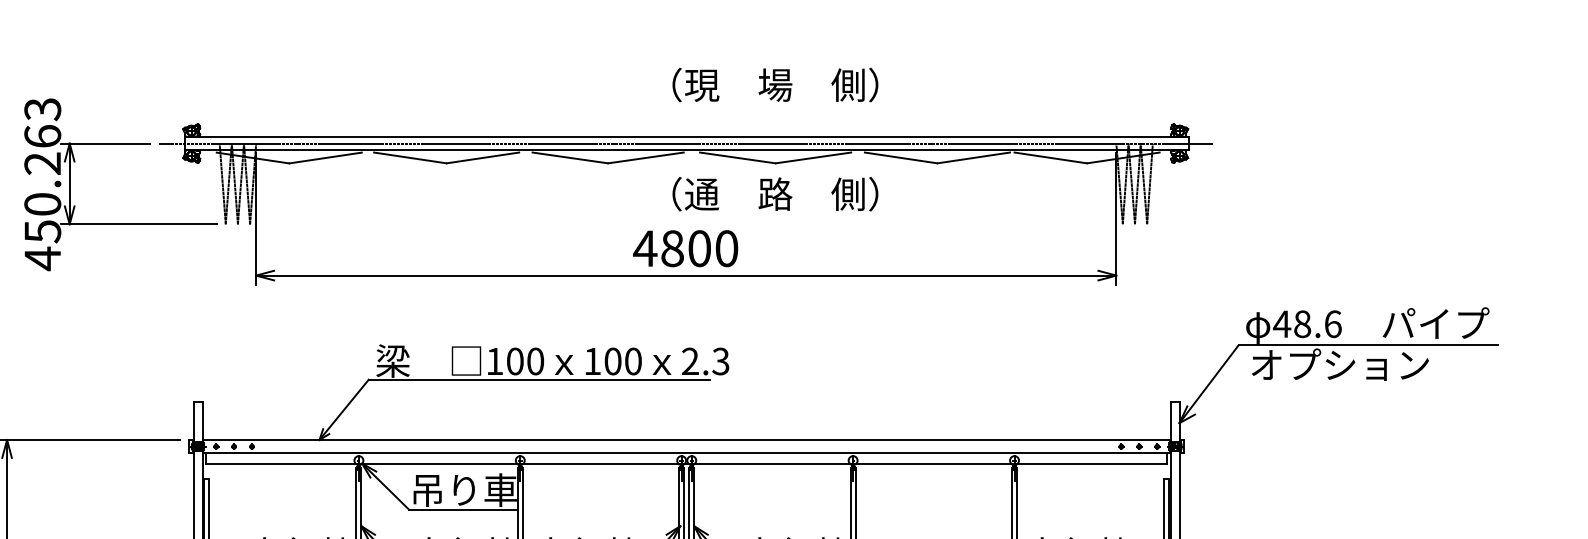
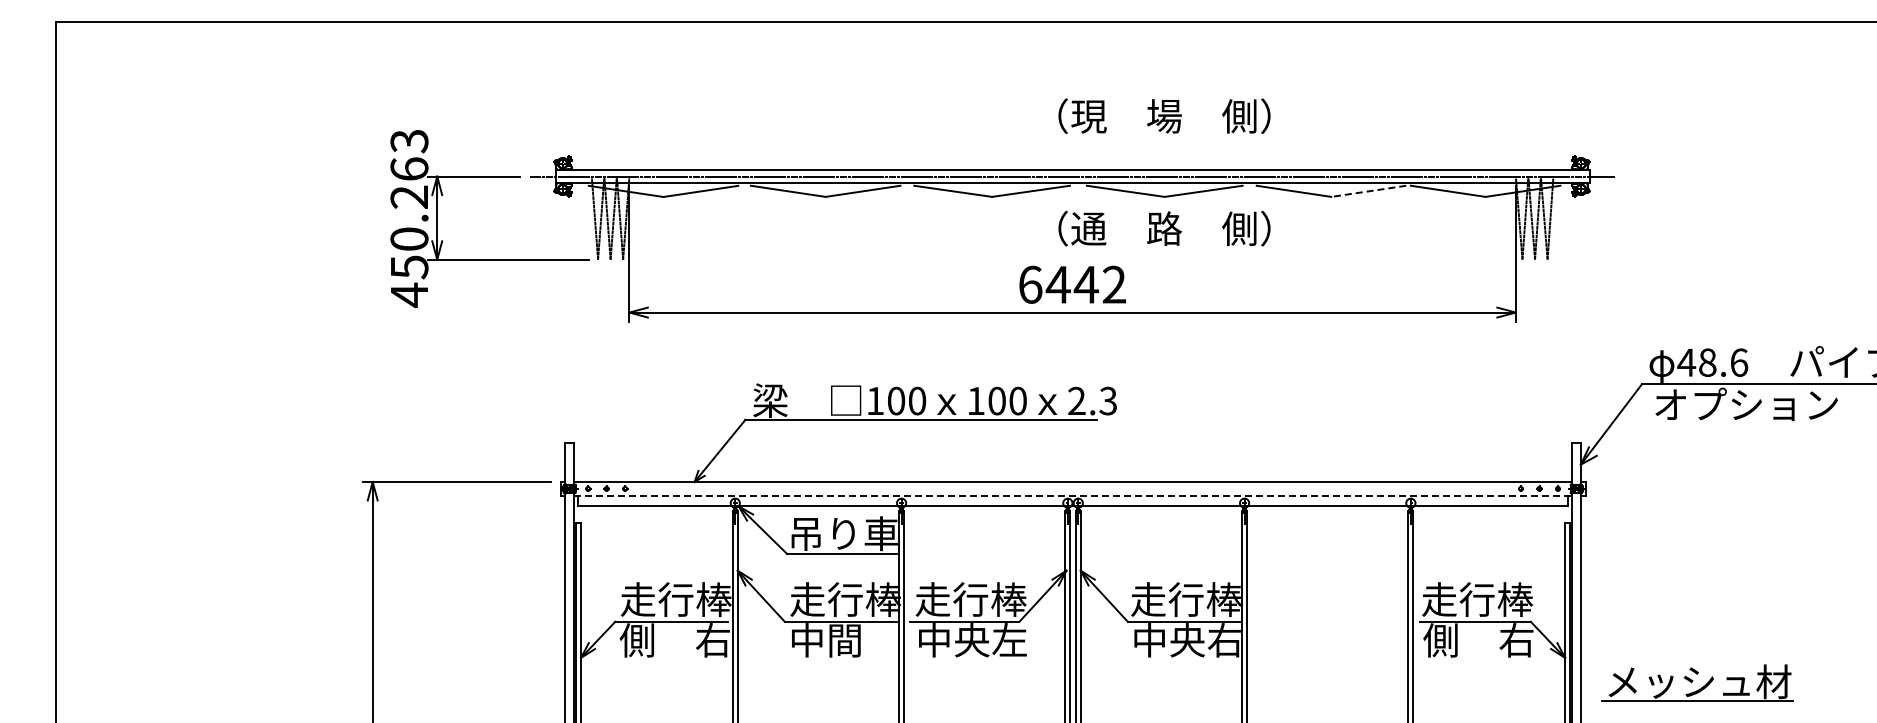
line: (973, 158) -> (1368, 191), solid -> dashed
text: (685, 248) -> (1071, 284), 4800 -> 6442
line: (687, 453) -> (1073, 495), solid -> dashed

